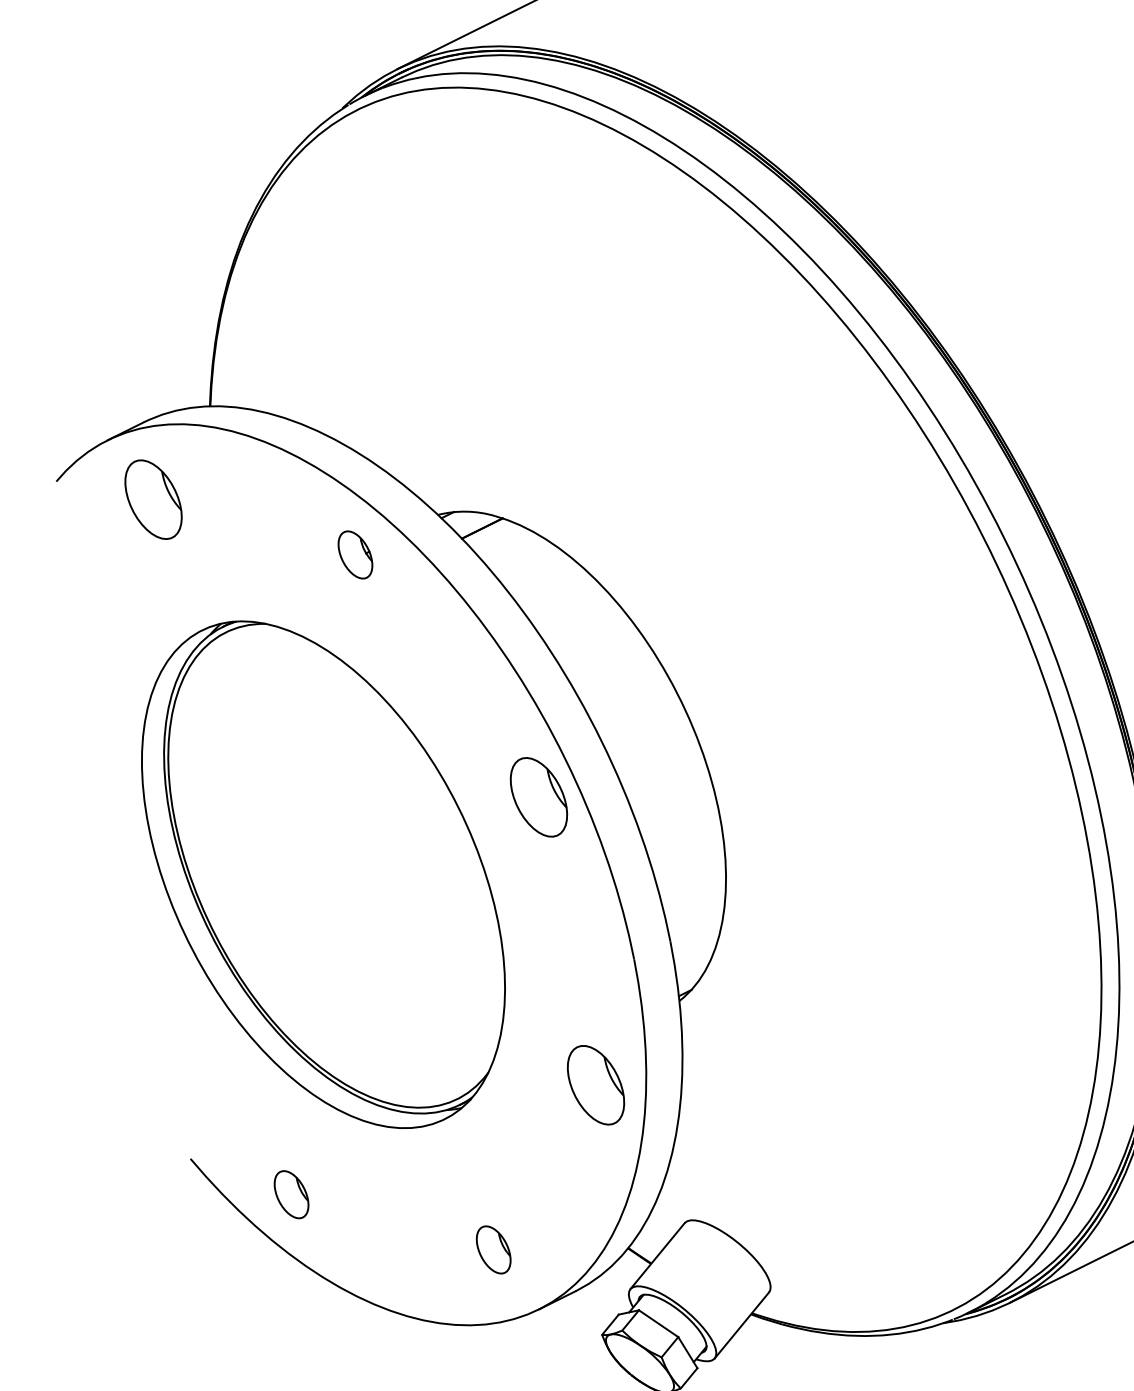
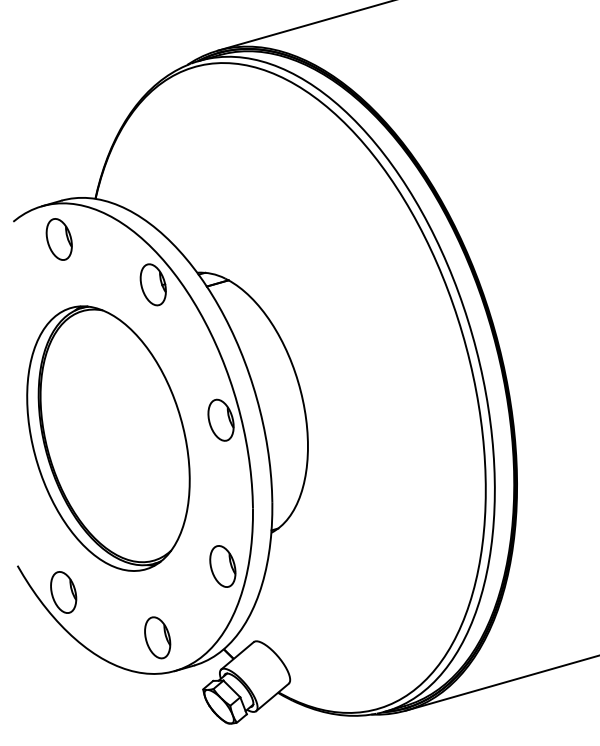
part: (353, 554) -> (152, 284), size x1.67
part: (290, 1194) -> (63, 592), size x1.67
part: (492, 1249) -> (157, 637), size x1.67

